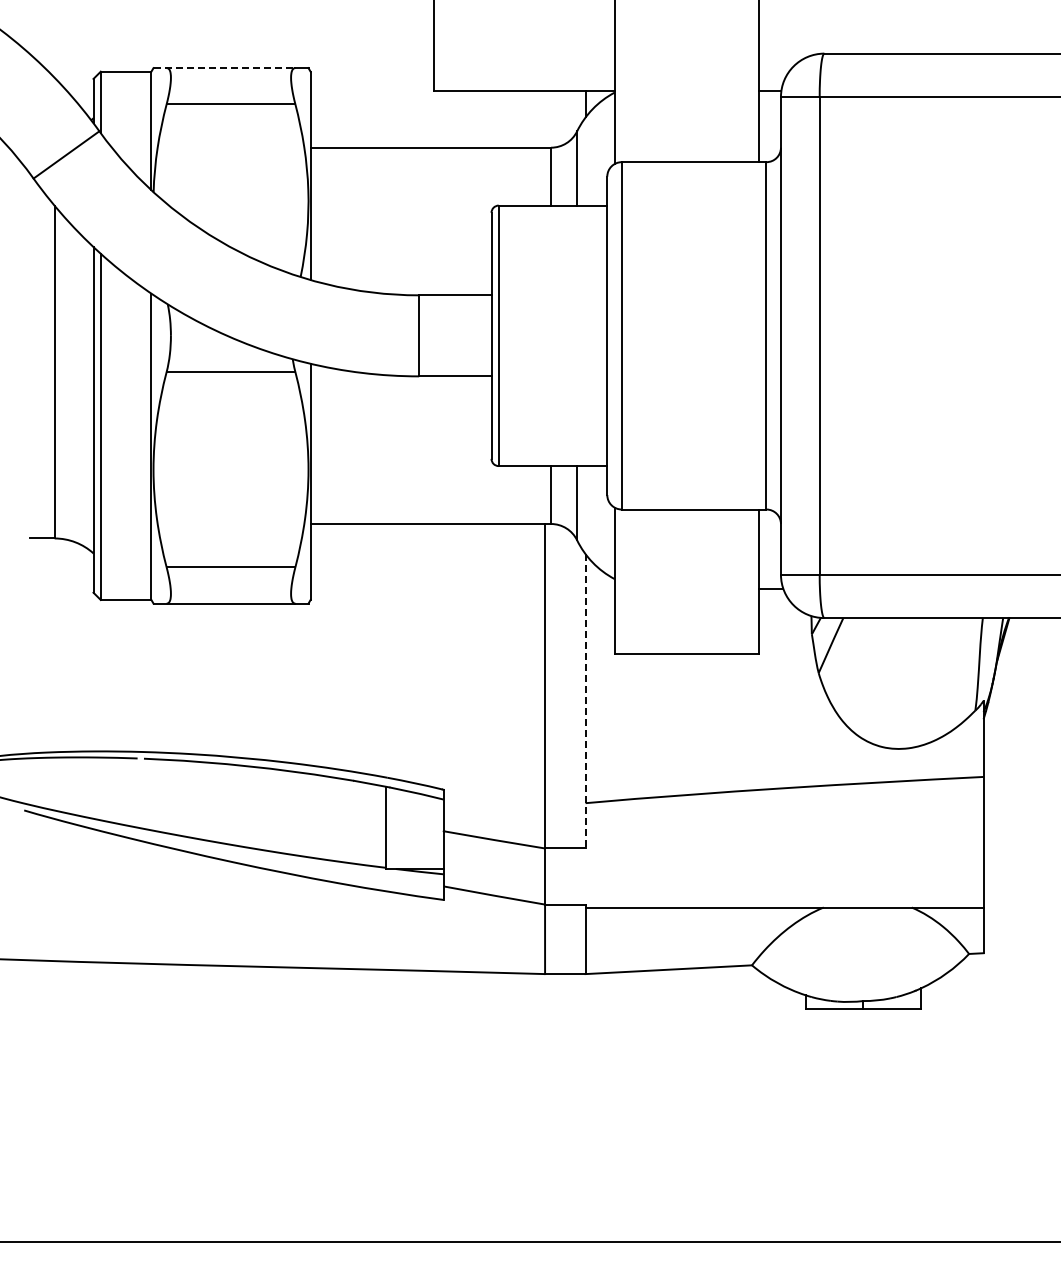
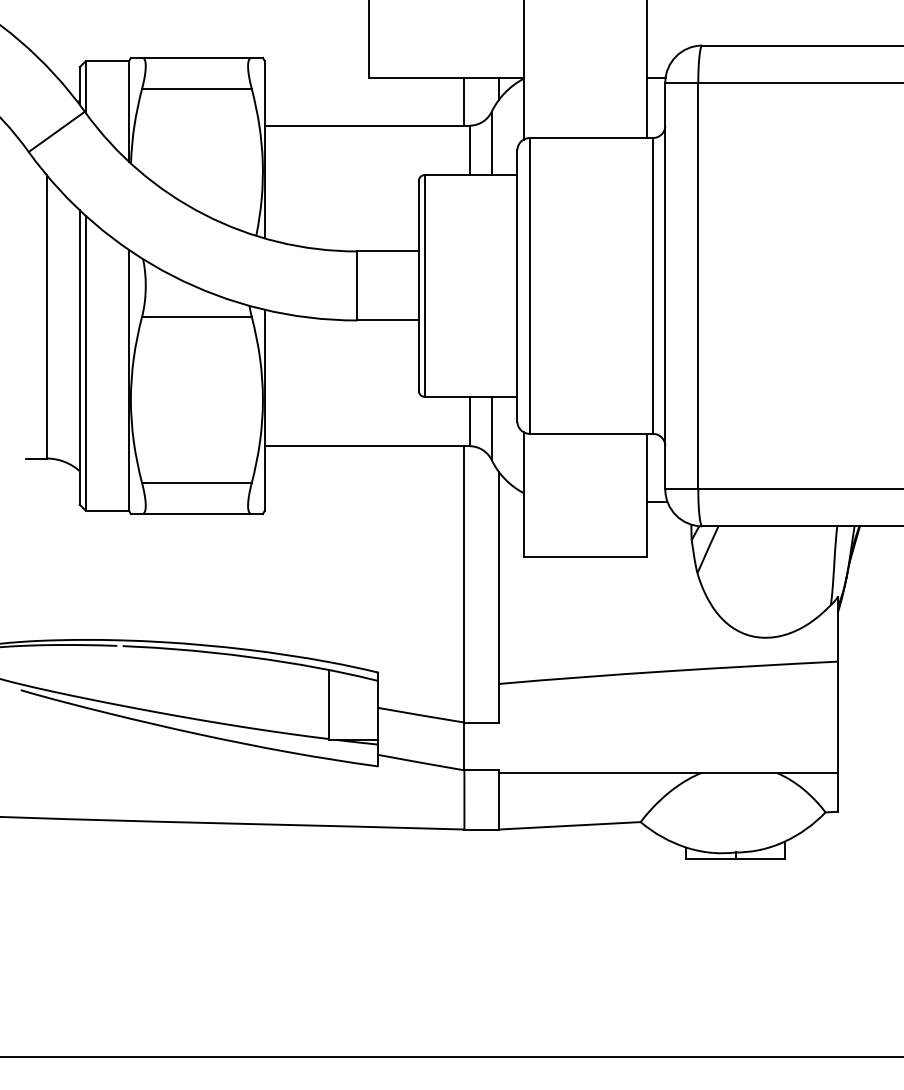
line: (224, 68) -> (191, 58), dashed -> solid
line: (545, 119) -> (464, 101), added
line: (585, 701) -> (498, 597), dashed -> solid

